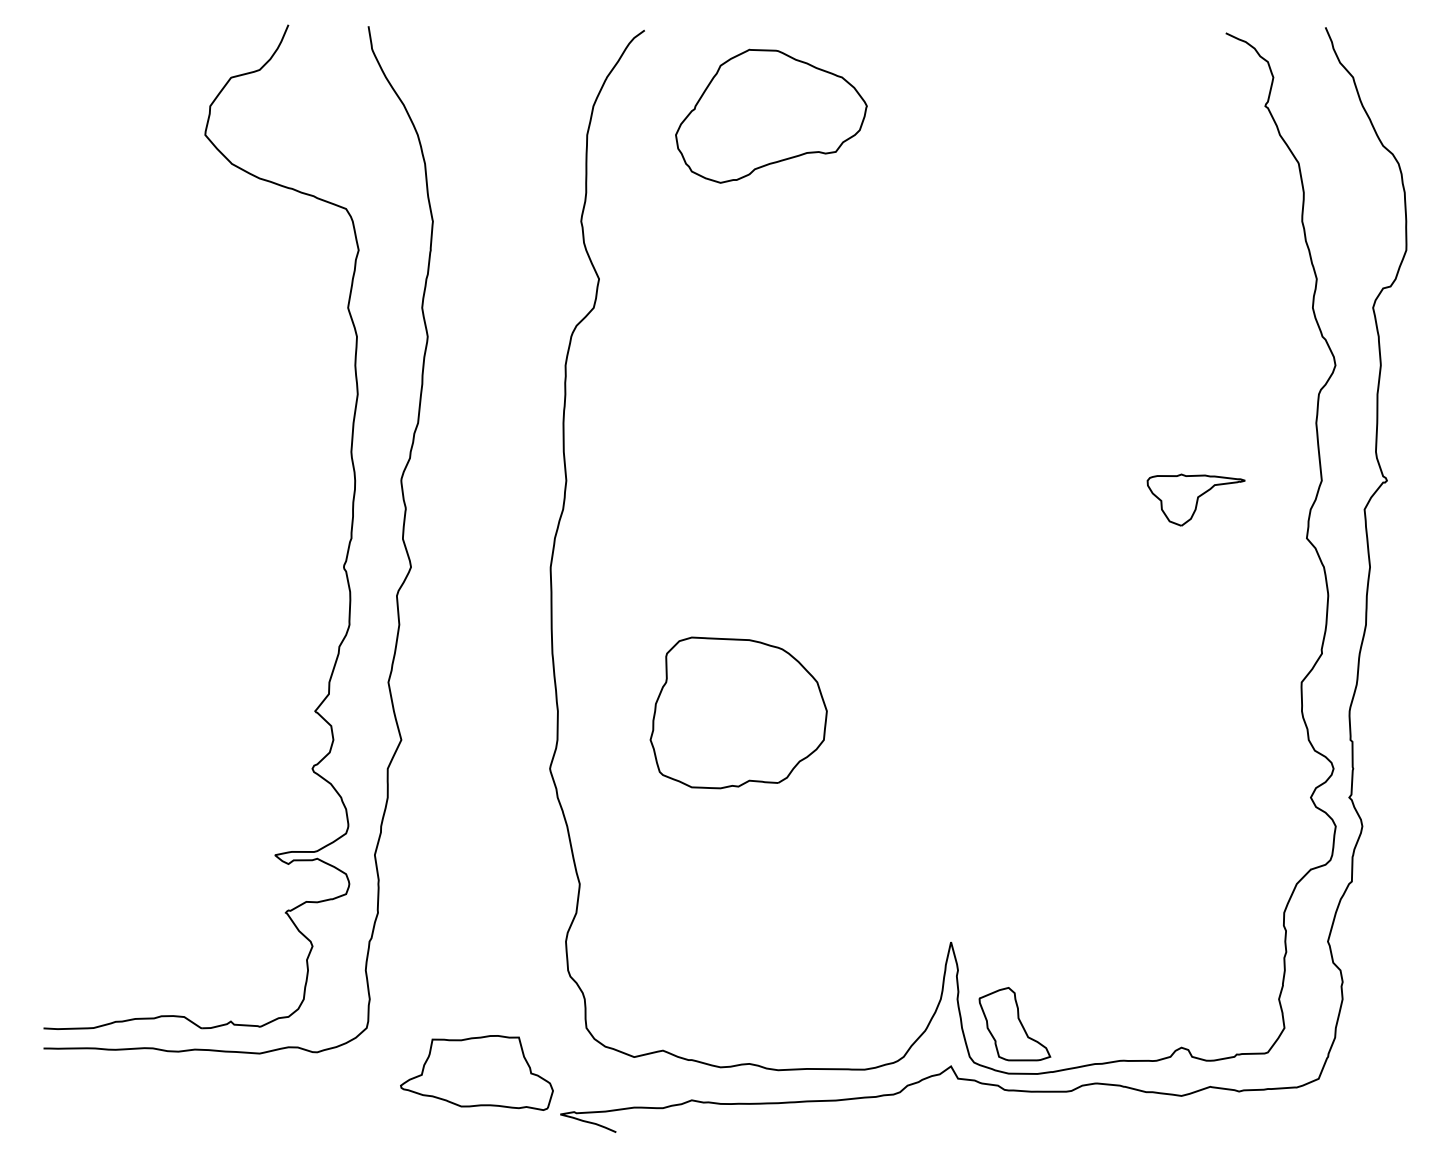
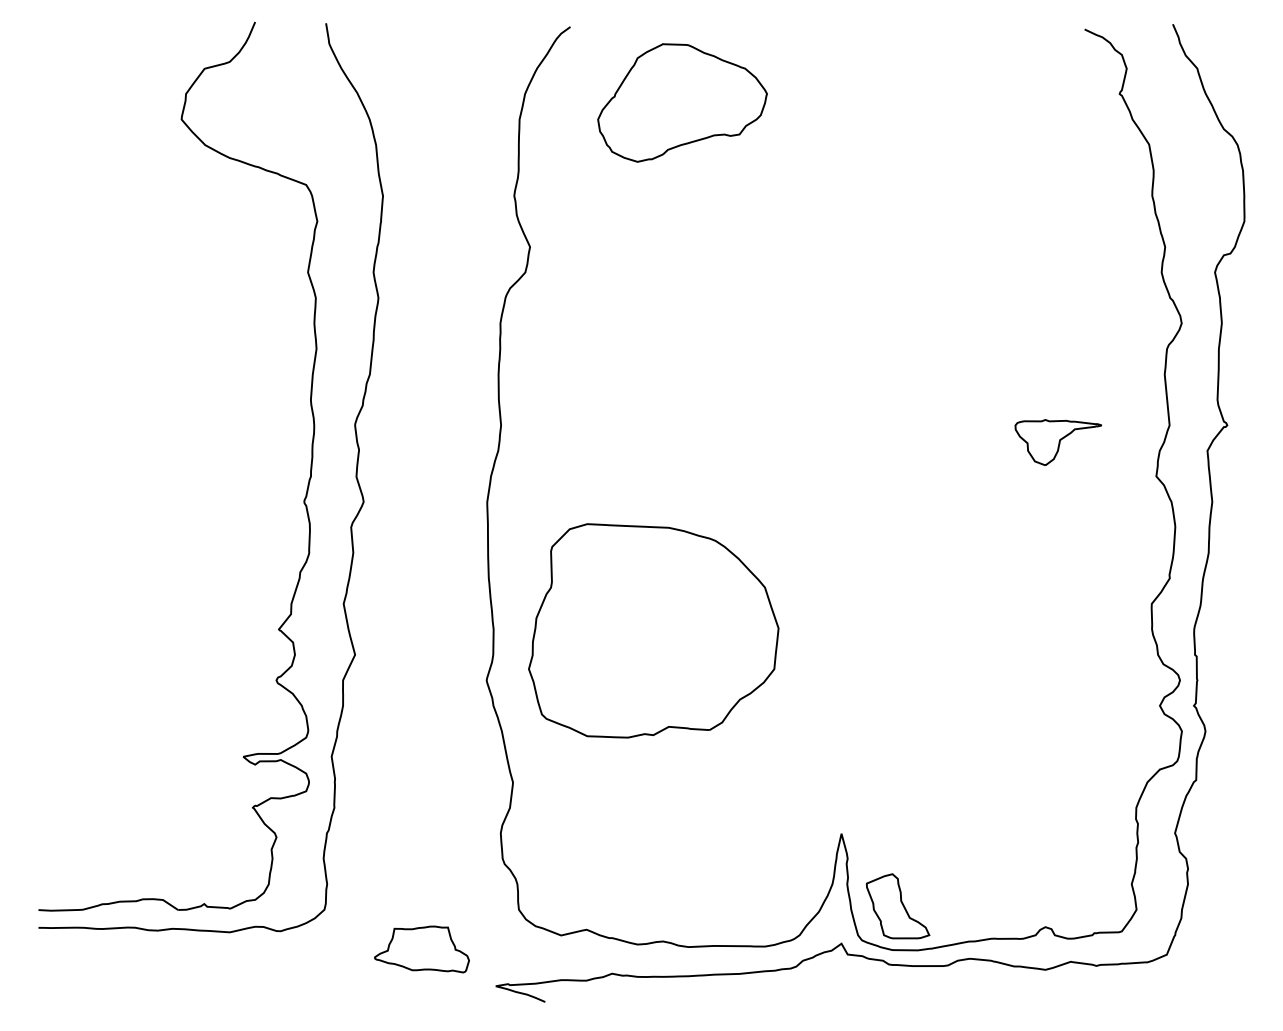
part: (738, 712) -> (653, 630), size x1.6
part: (476, 1072) -> (421, 949), size x0.7

